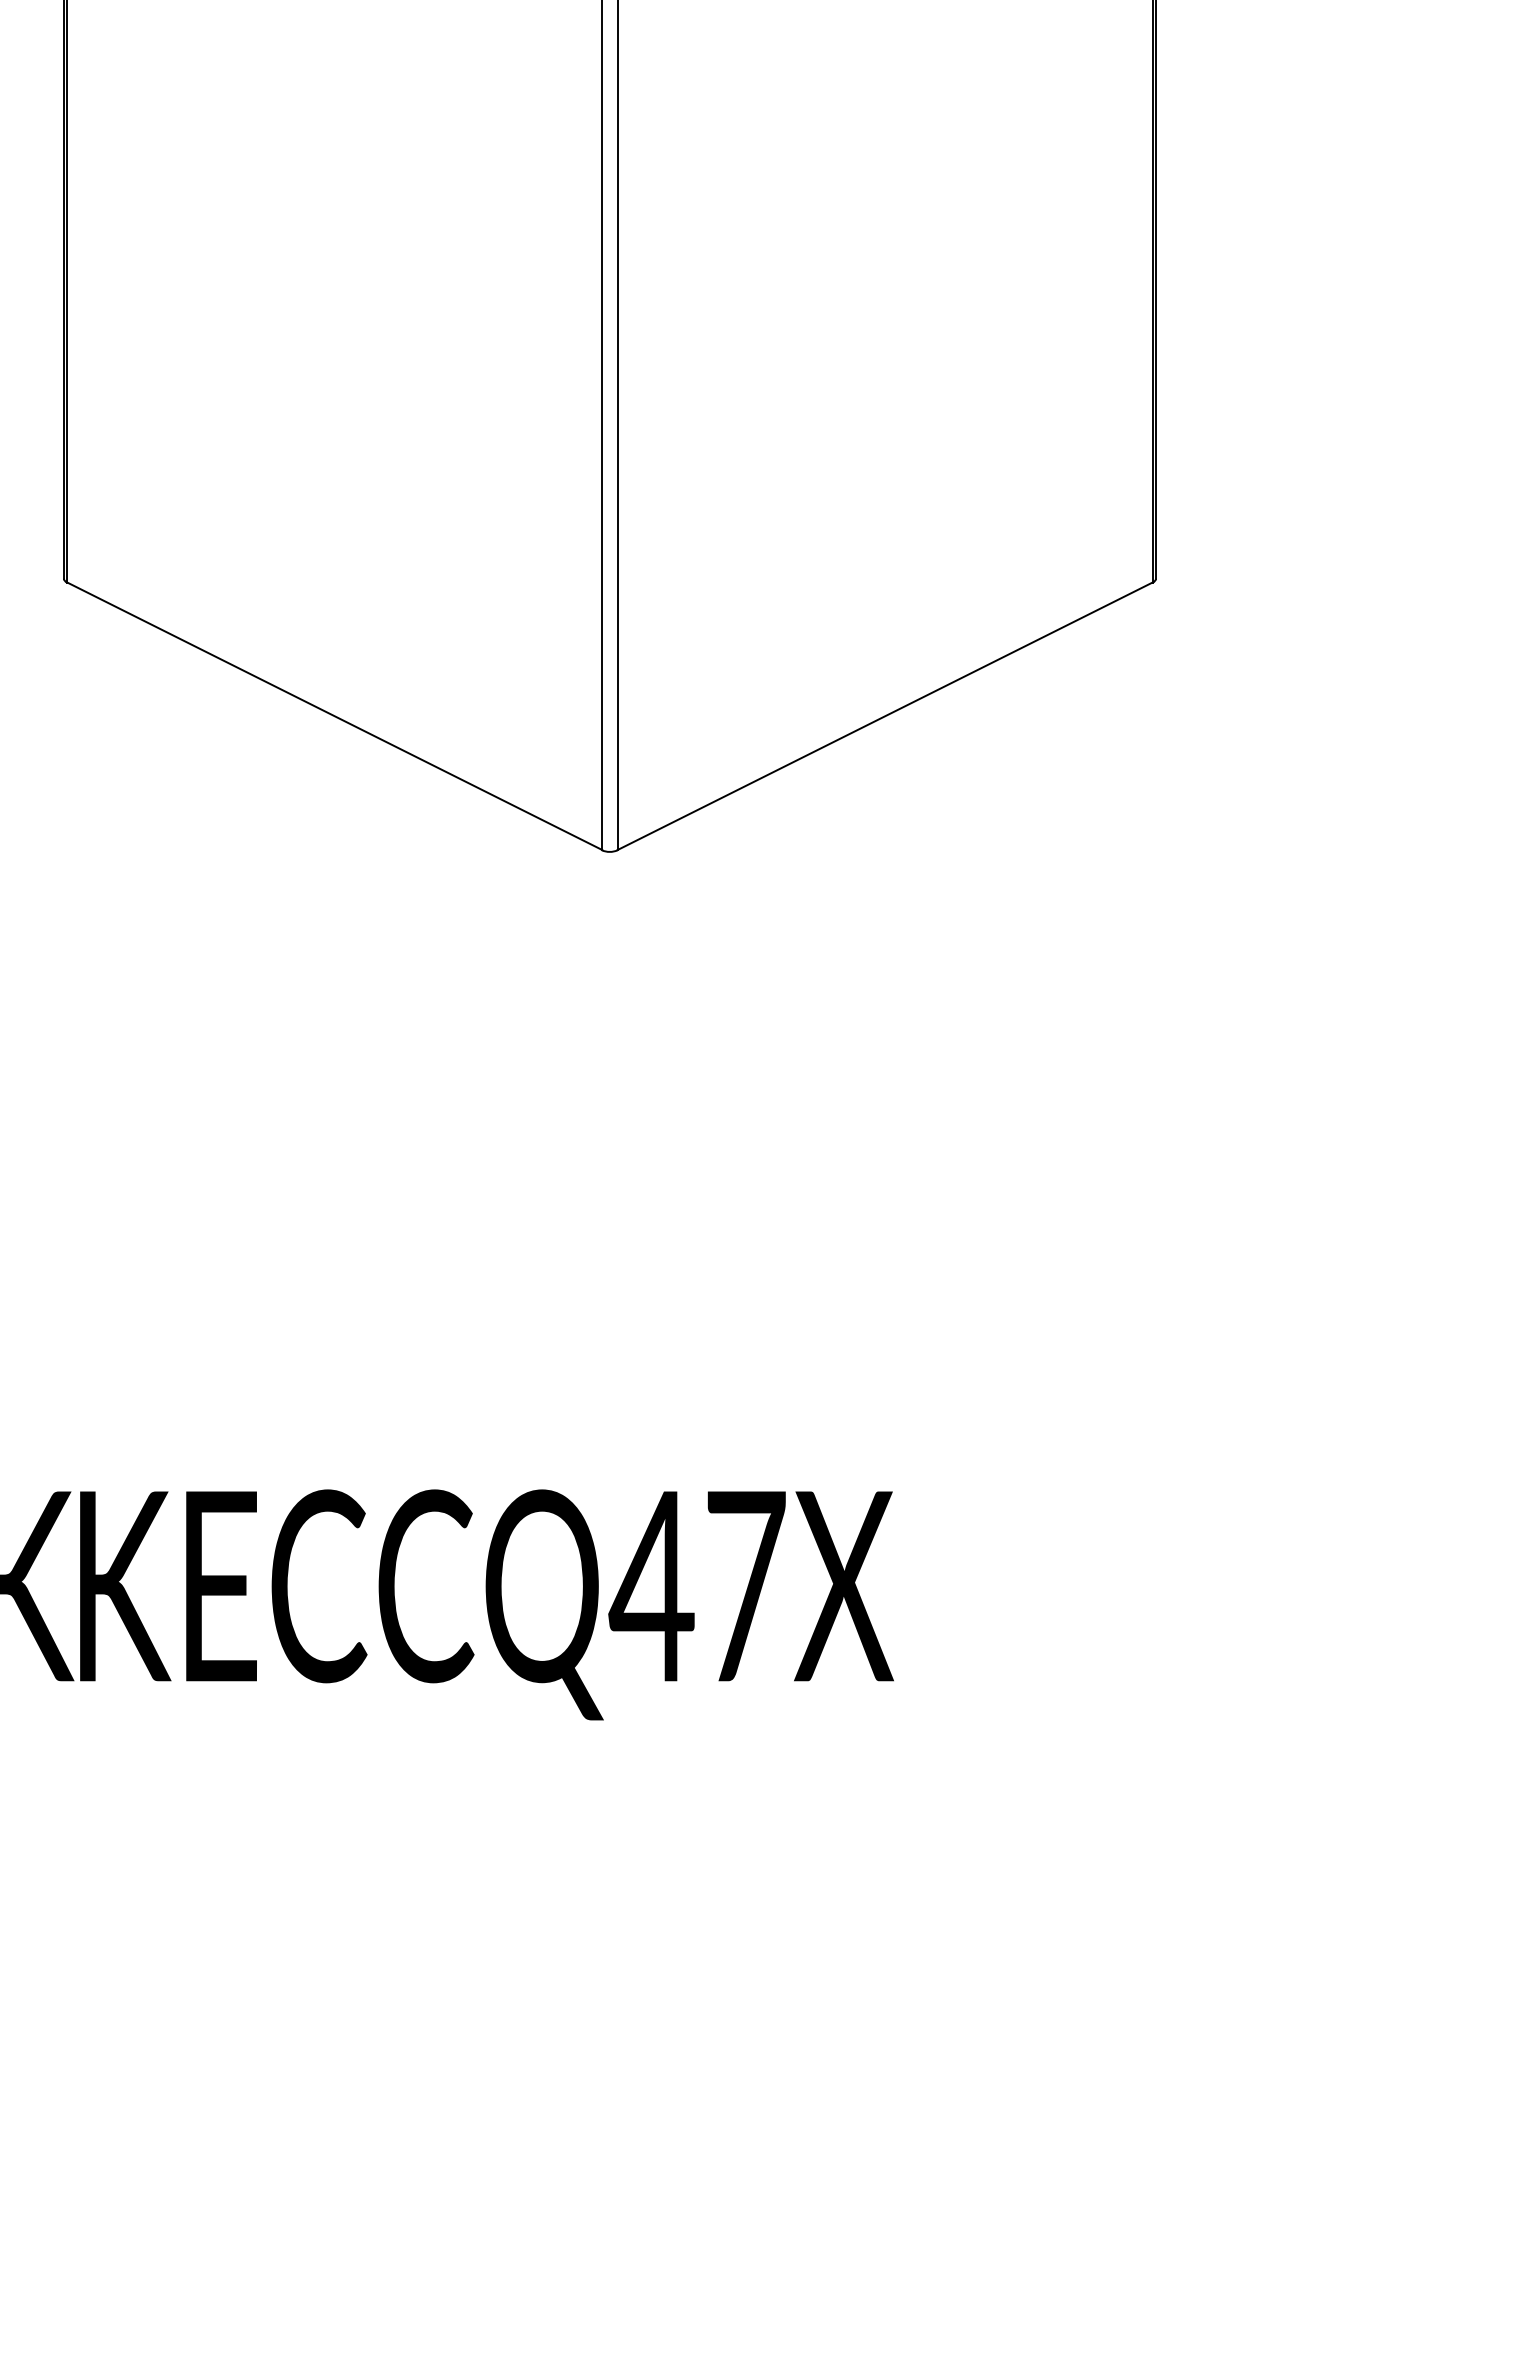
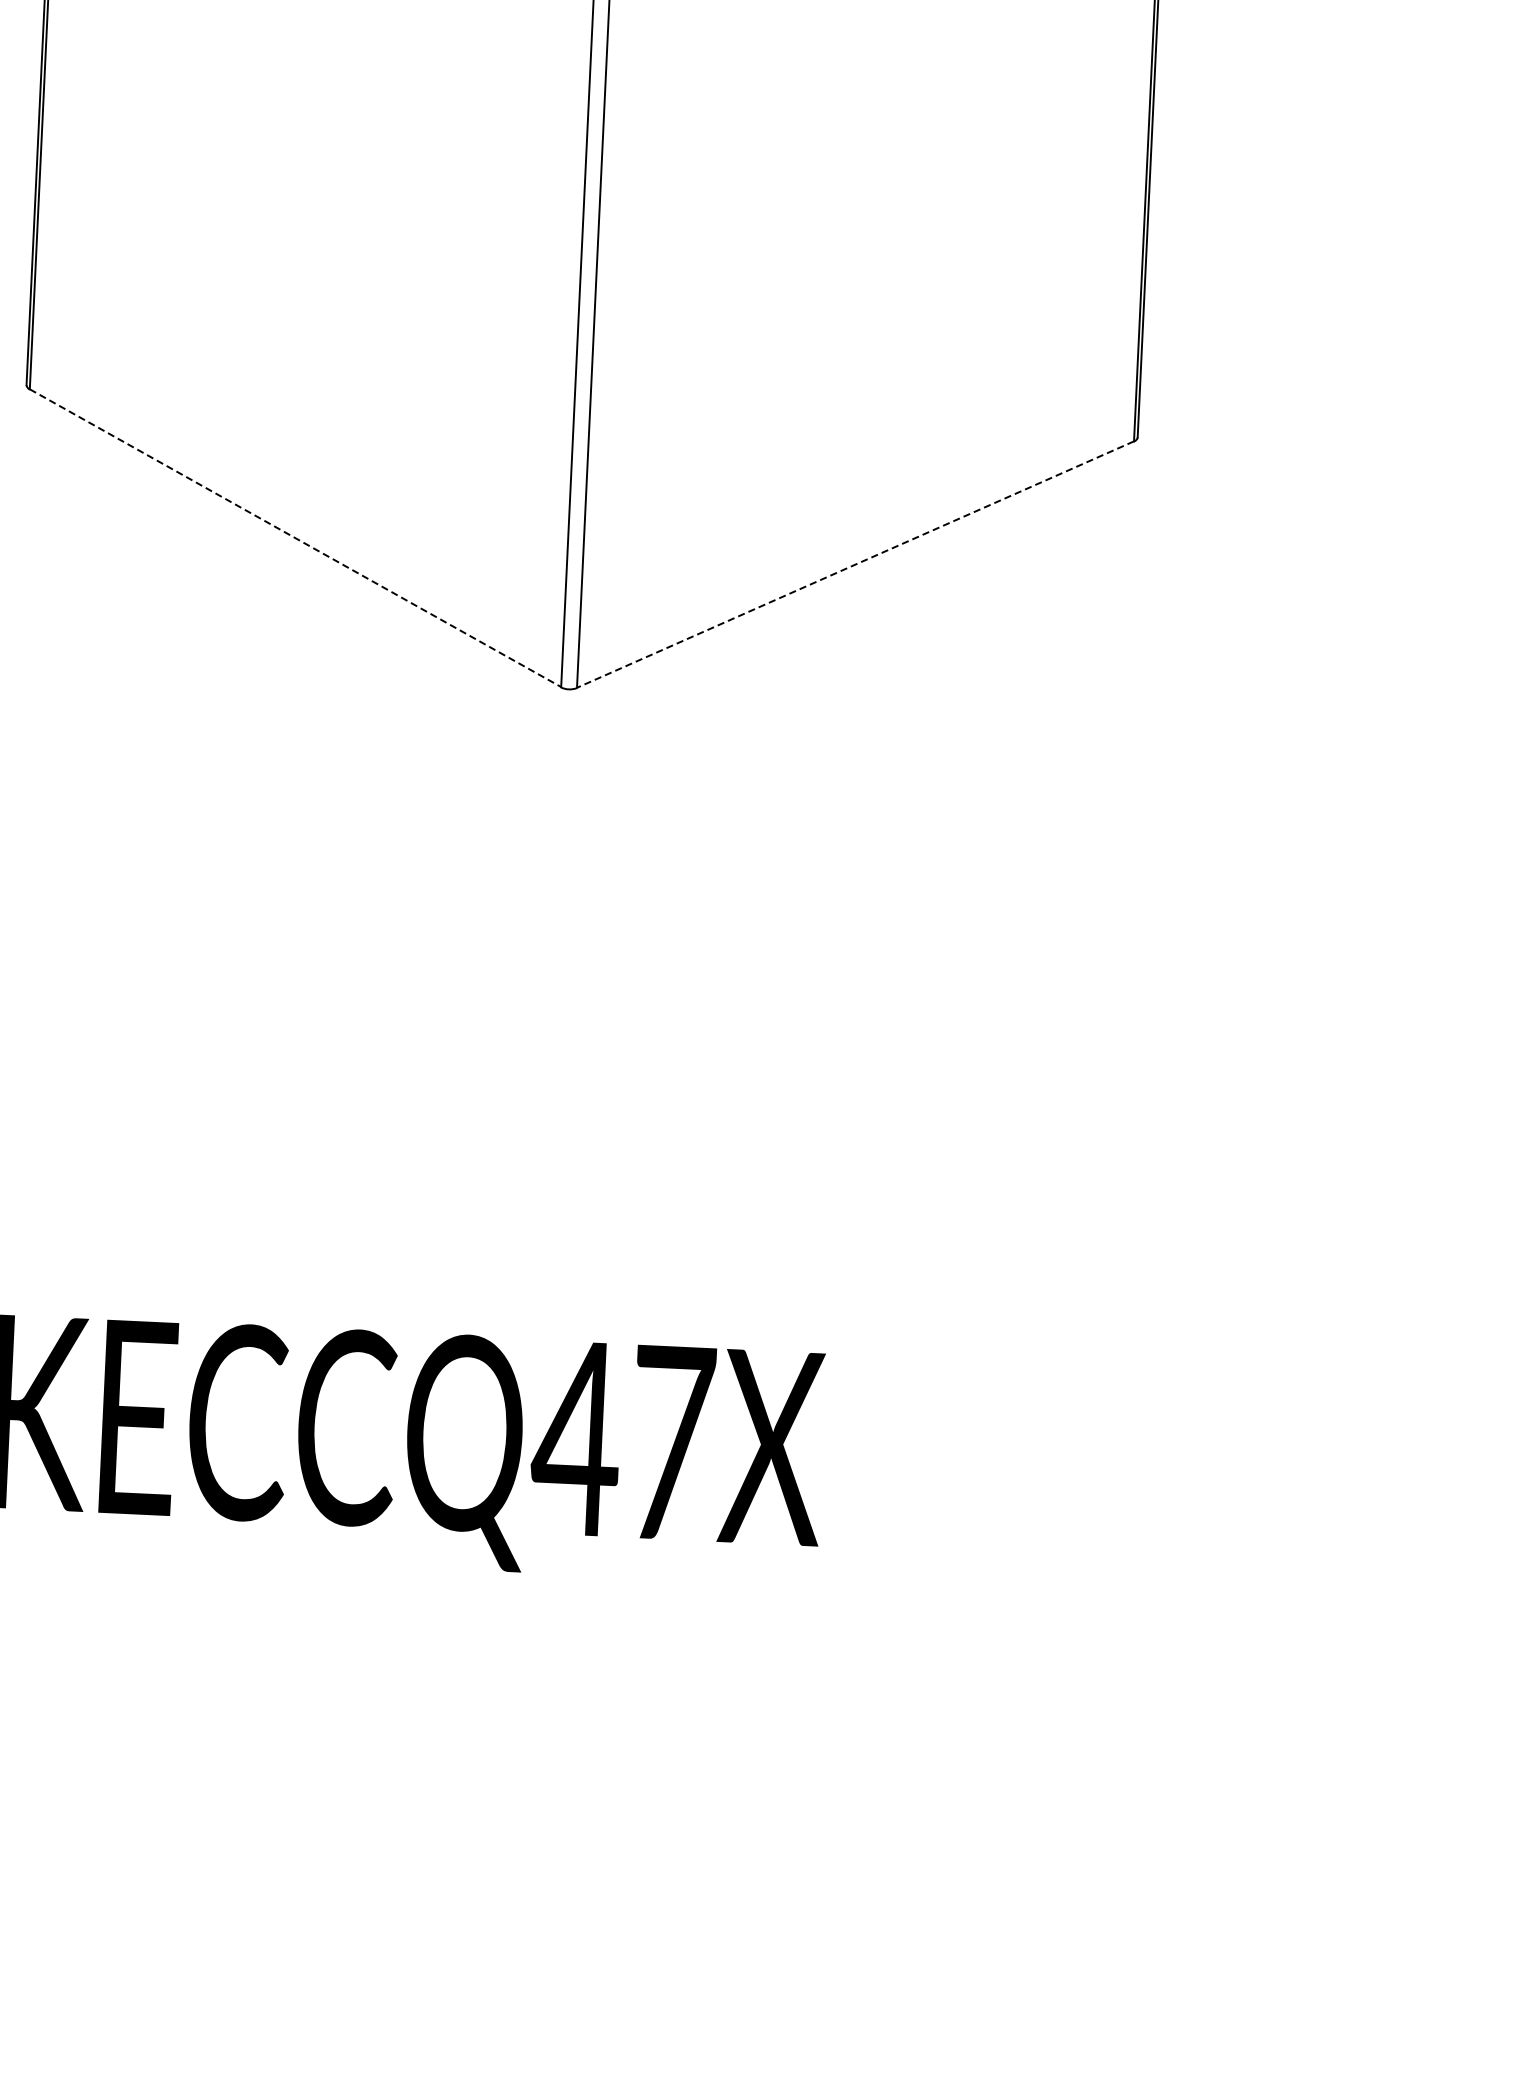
line: (335, 716) -> (296, 538), solid -> dashed
line: (884, 716) -> (854, 564), solid -> dashed

